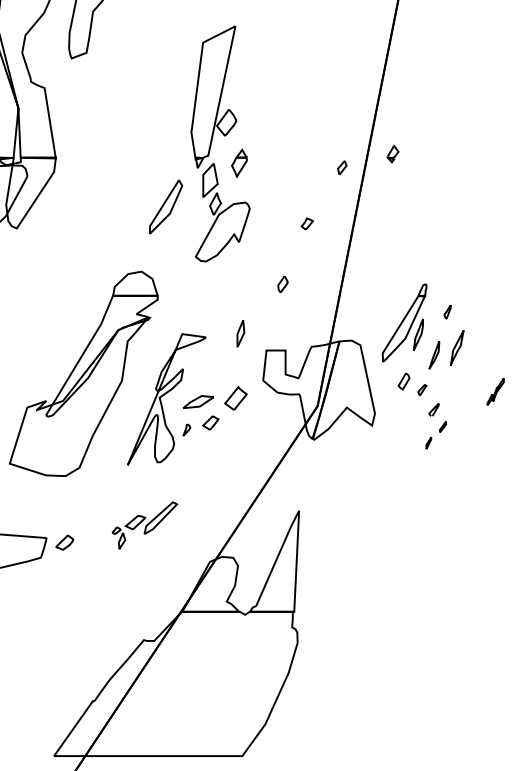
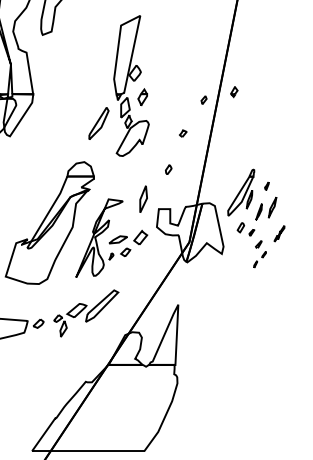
part: (240, 332) -> (143, 198), size x1.67
part: (495, 391) -> (279, 233), moved
part: (145, 525) -> (86, 313), size x1.67

